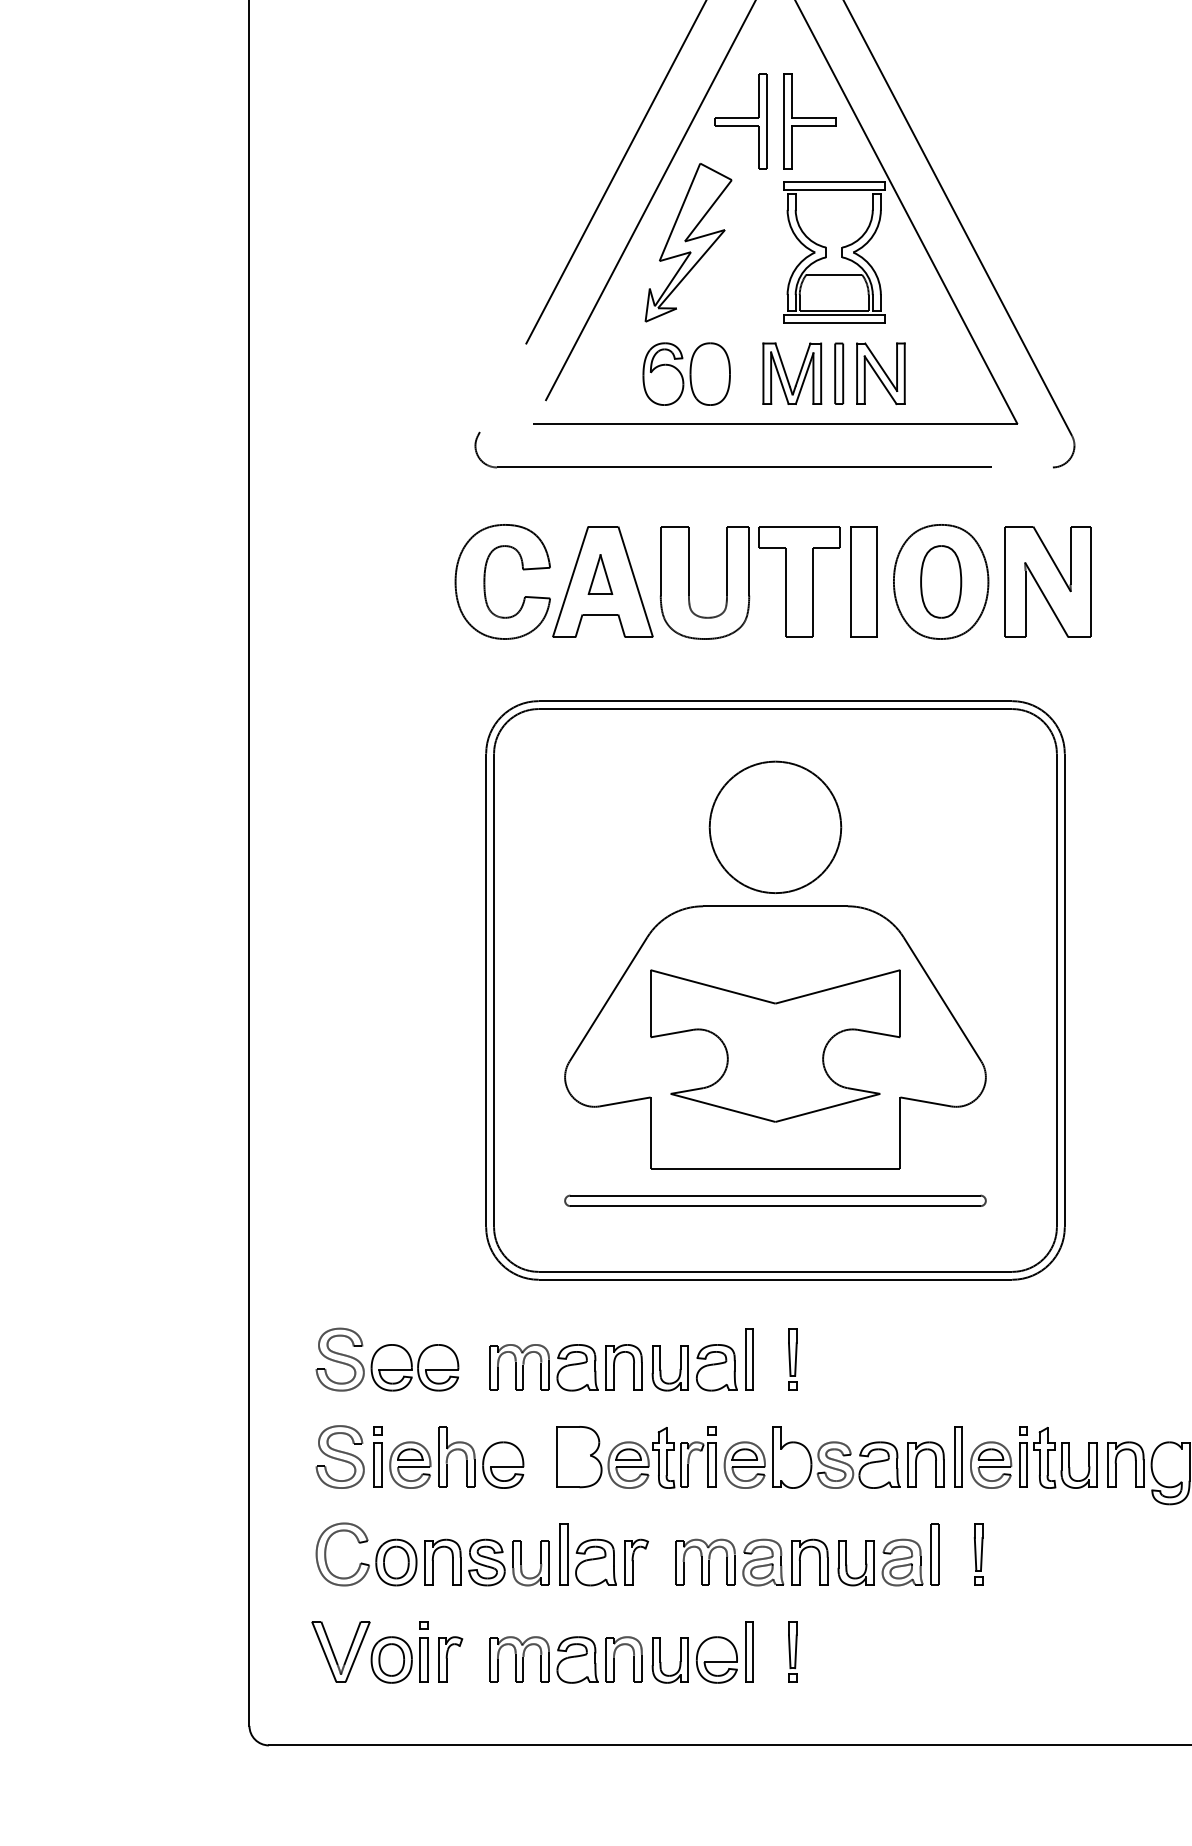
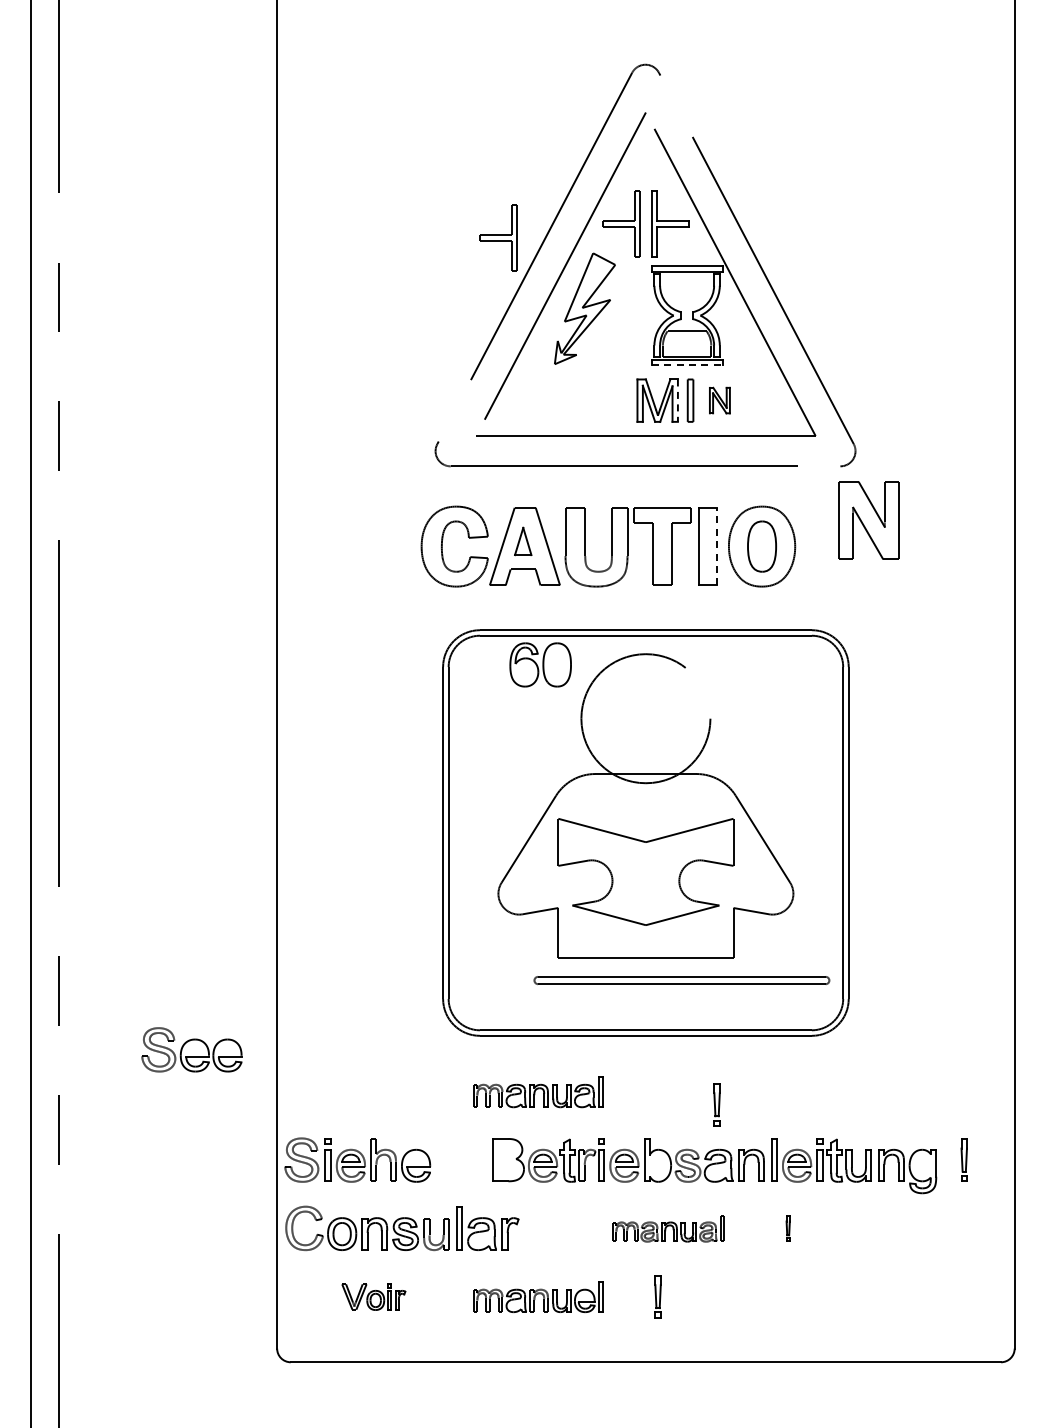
part: (565, 141) -> (498, 237), added
line: (834, 323) -> (687, 365), solid -> dashed
part: (686, 373) -> (540, 664), moved
part: (880, 373) -> (719, 400), size x0.6
line: (820, 374) -> (677, 401), solid -> dashed
line: (877, 581) -> (717, 546), solid -> dashed
part: (1047, 581) -> (868, 520), moved
circle: (774, 827) -> (645, 718), size x1.4
part: (774, 1200) -> (681, 980), moved
part: (386, 1359) -> (191, 1049), moved
part: (792, 1359) -> (716, 1104), moved
part: (620, 1360) -> (537, 1092), size x0.7
part: (419, 1456) -> (357, 1159), moved
part: (482, 1553) -> (402, 1227), moved
part: (807, 1554) -> (668, 1228), size x0.6
part: (977, 1554) -> (787, 1228), size x0.6
part: (386, 1653) -> (373, 1297), size x0.6
part: (620, 1653) -> (537, 1297), size x0.7

